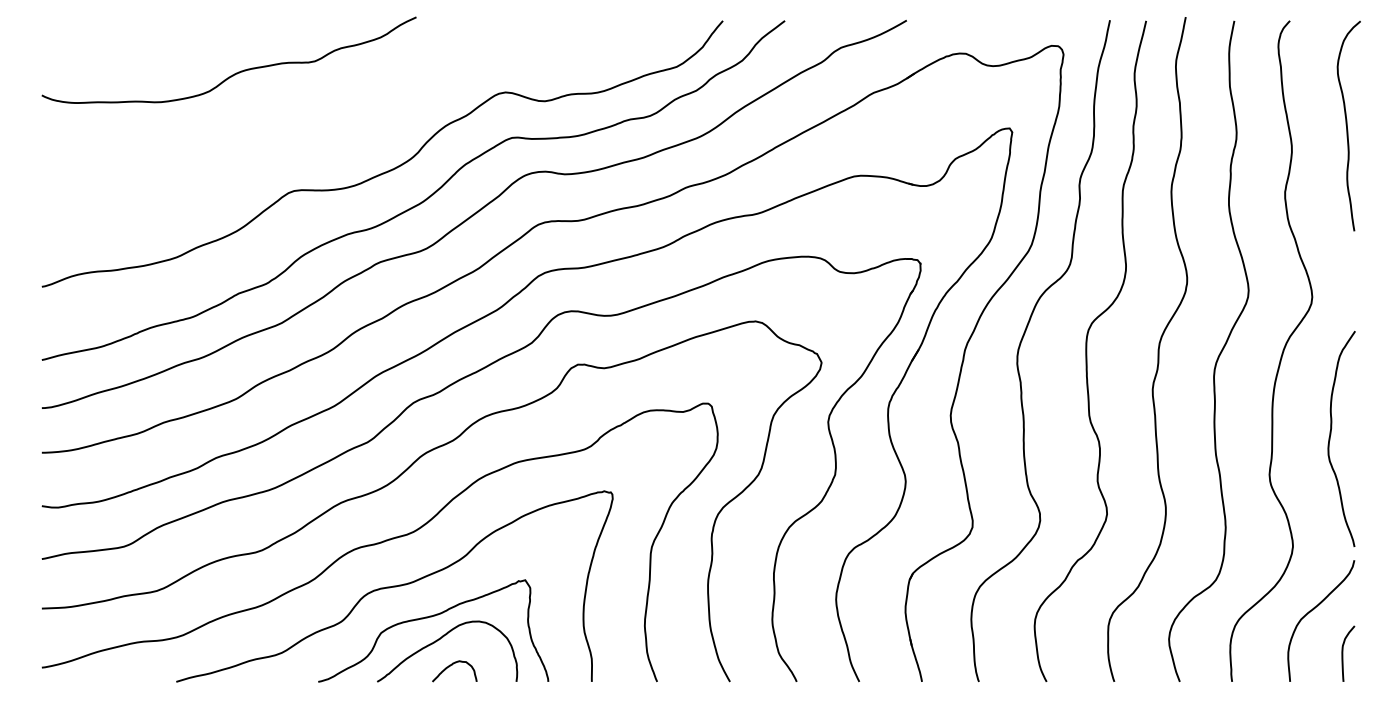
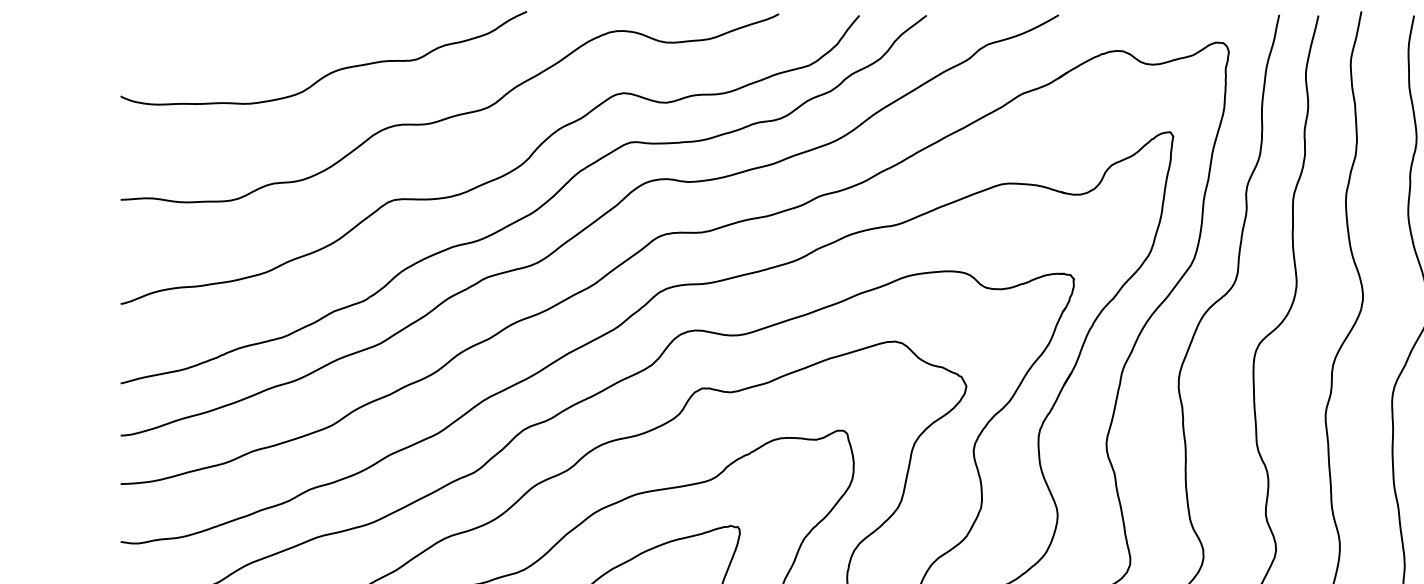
curve: (345, 113) -> (450, 116), added

